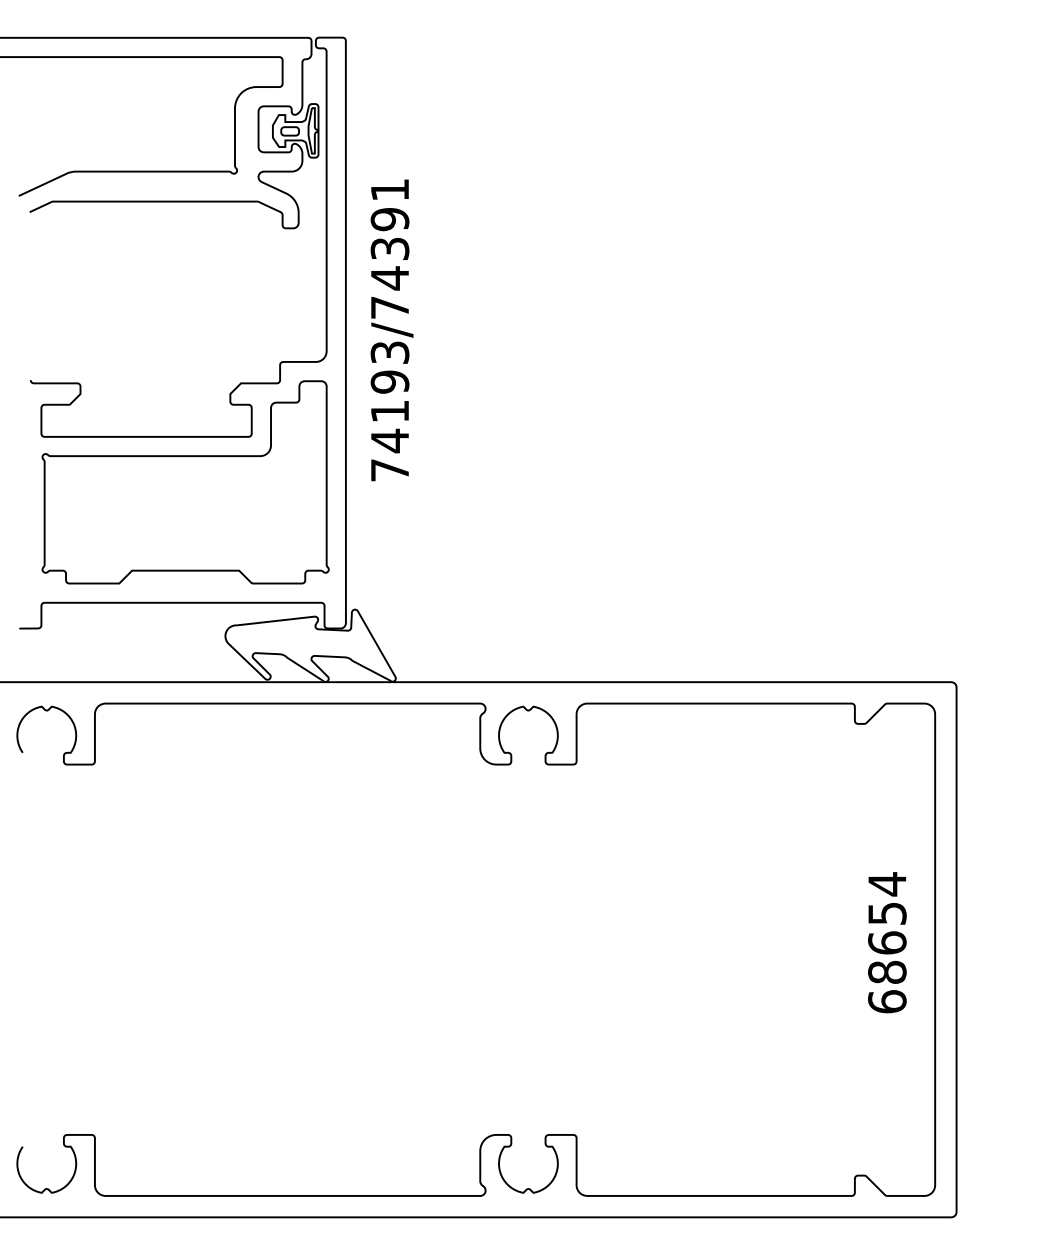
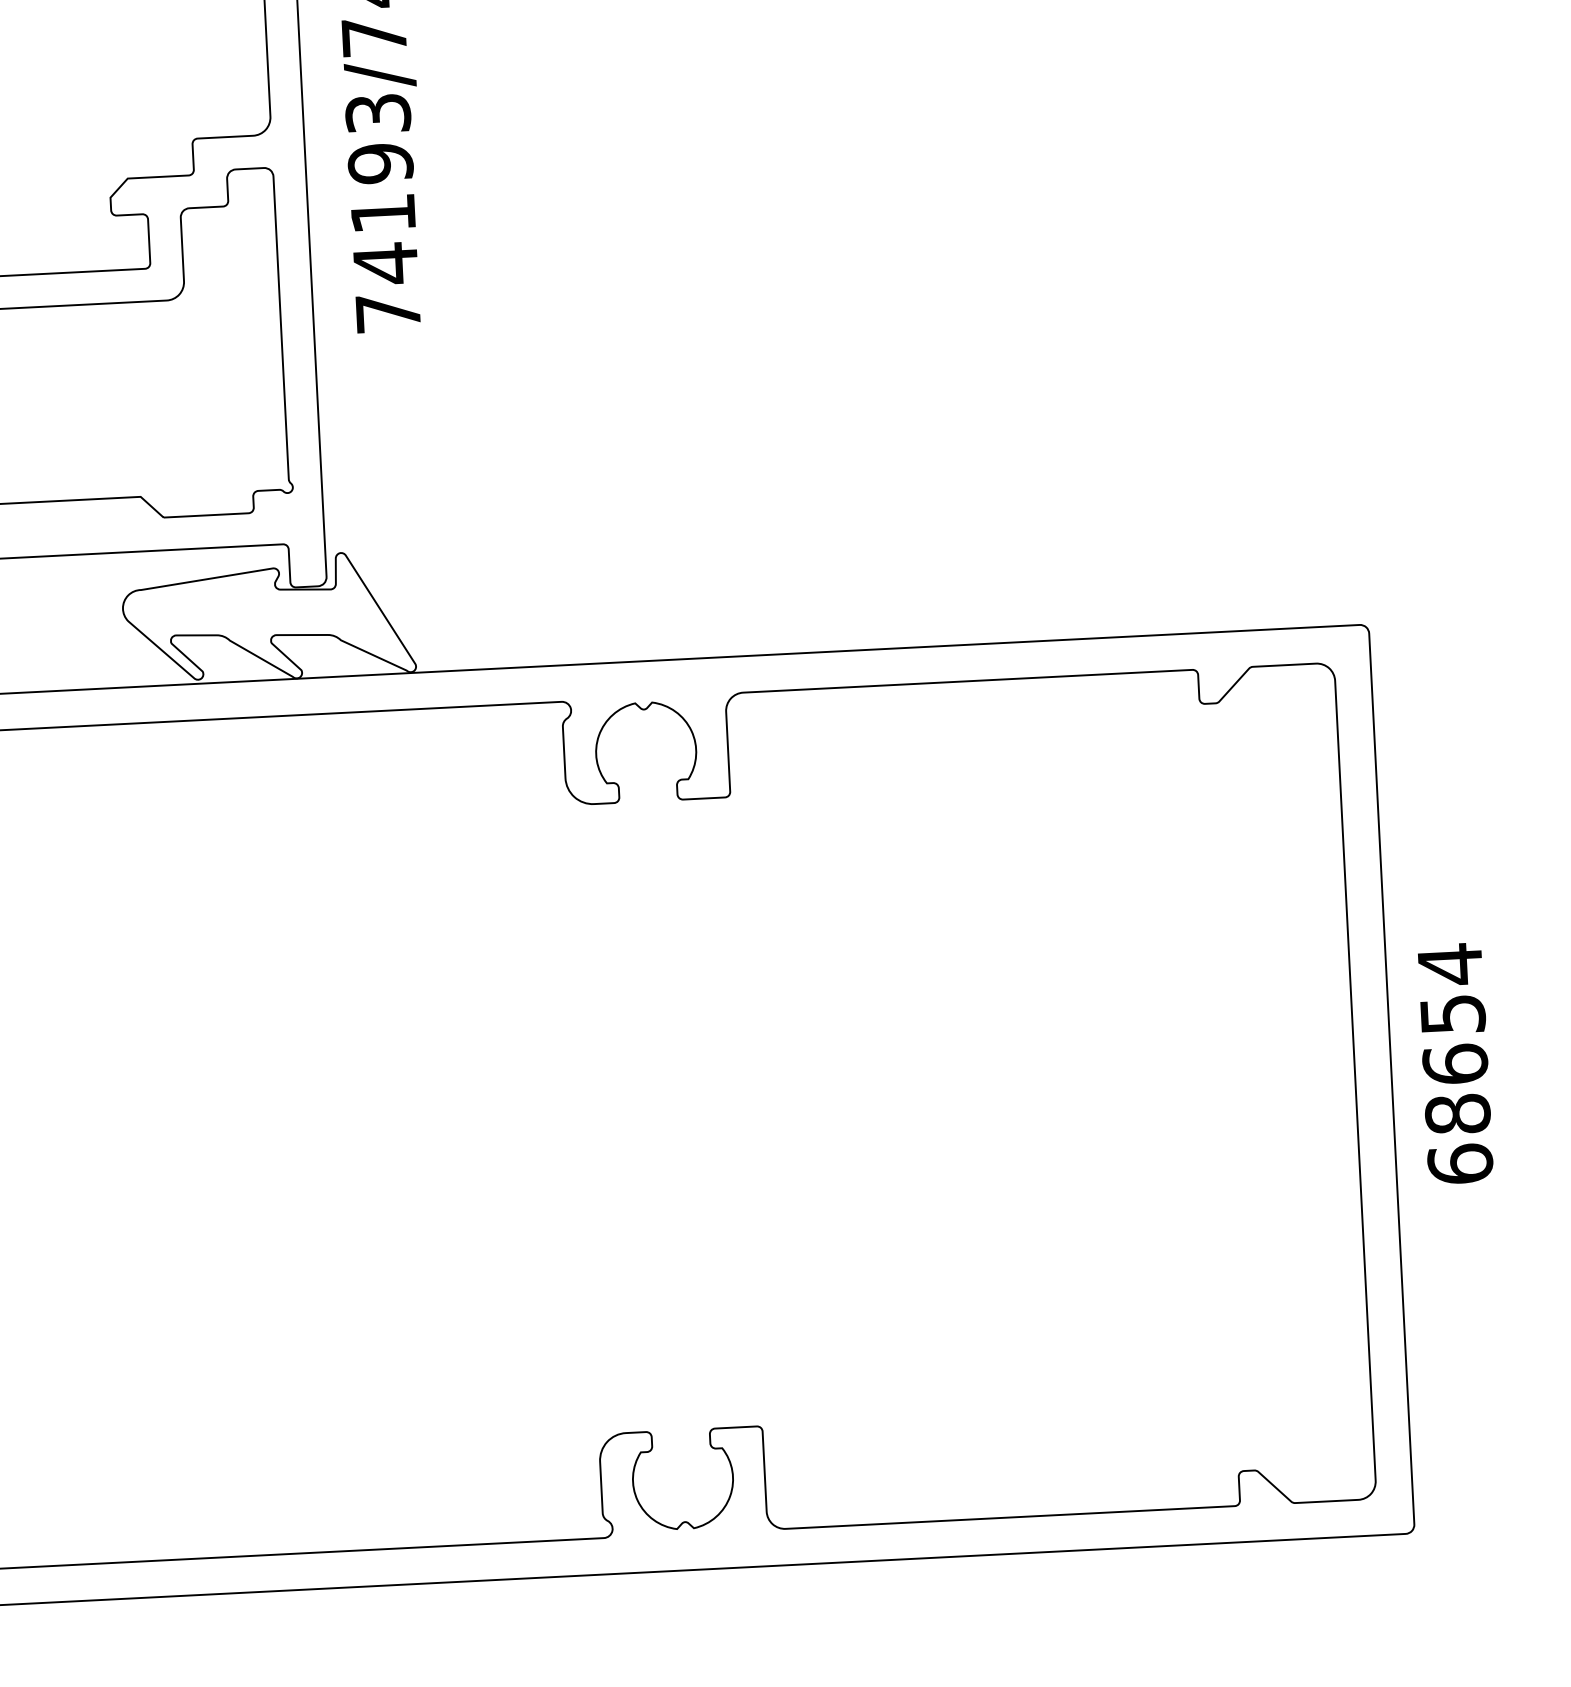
text: (887, 942) -> (1455, 1063), moved

